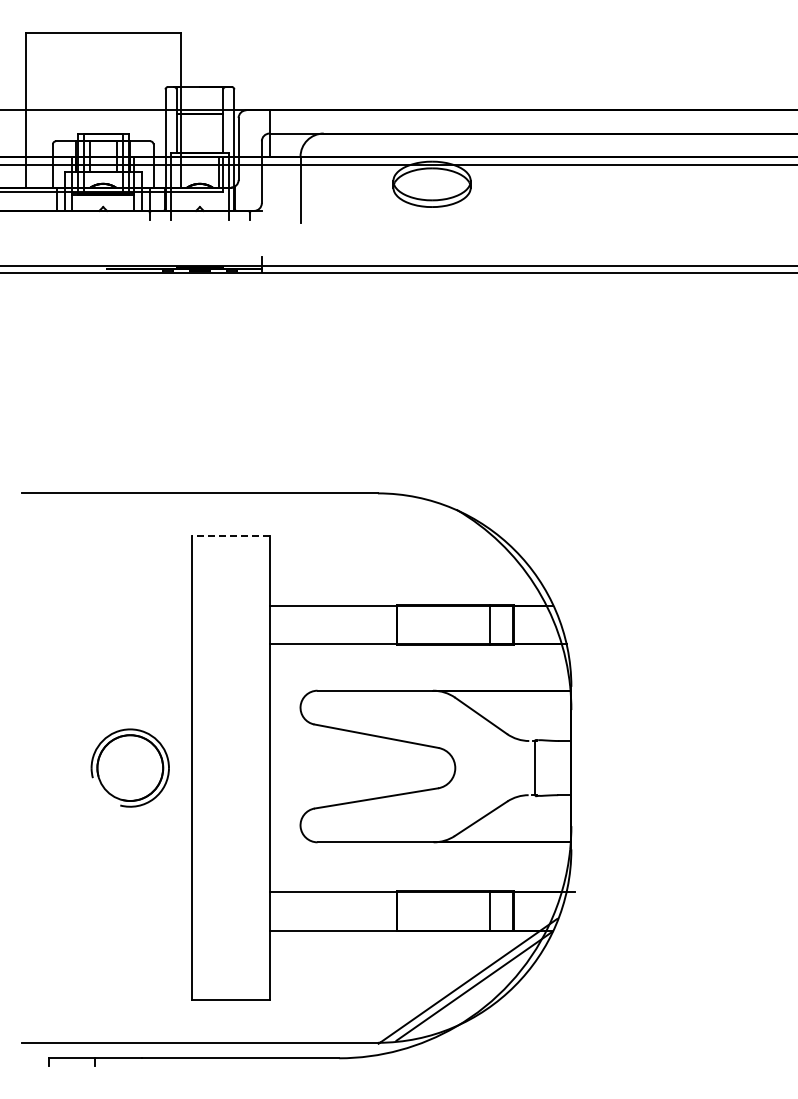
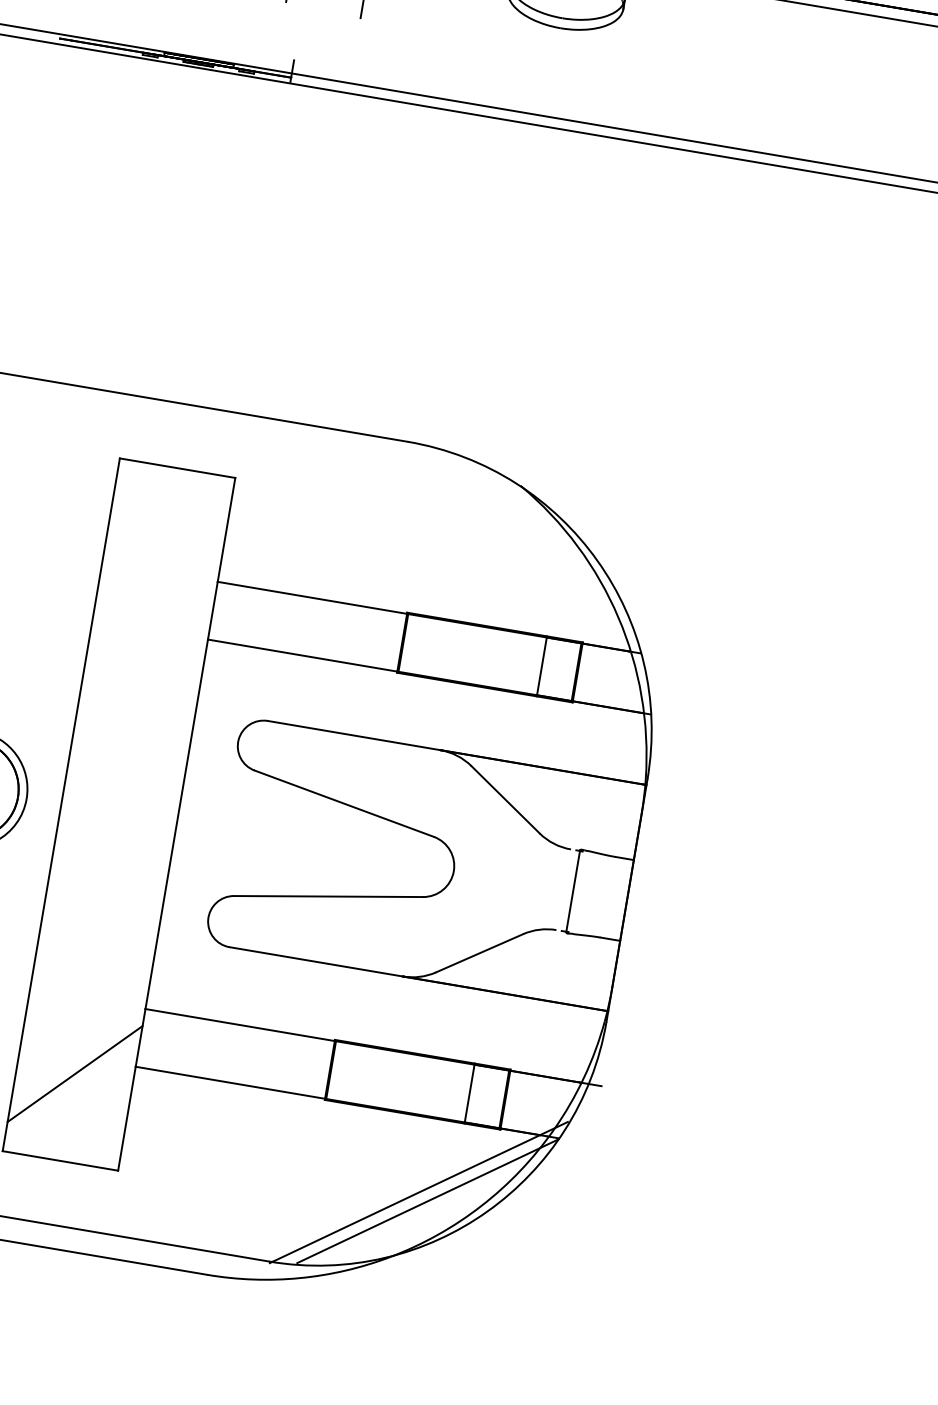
line: (230, 535) -> (177, 467), dashed -> solid
line: (230, 941) -> (74, 1073), added

